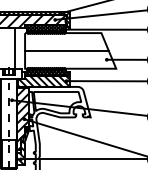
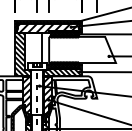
line: (66, 51) -> (79, 50), removed

